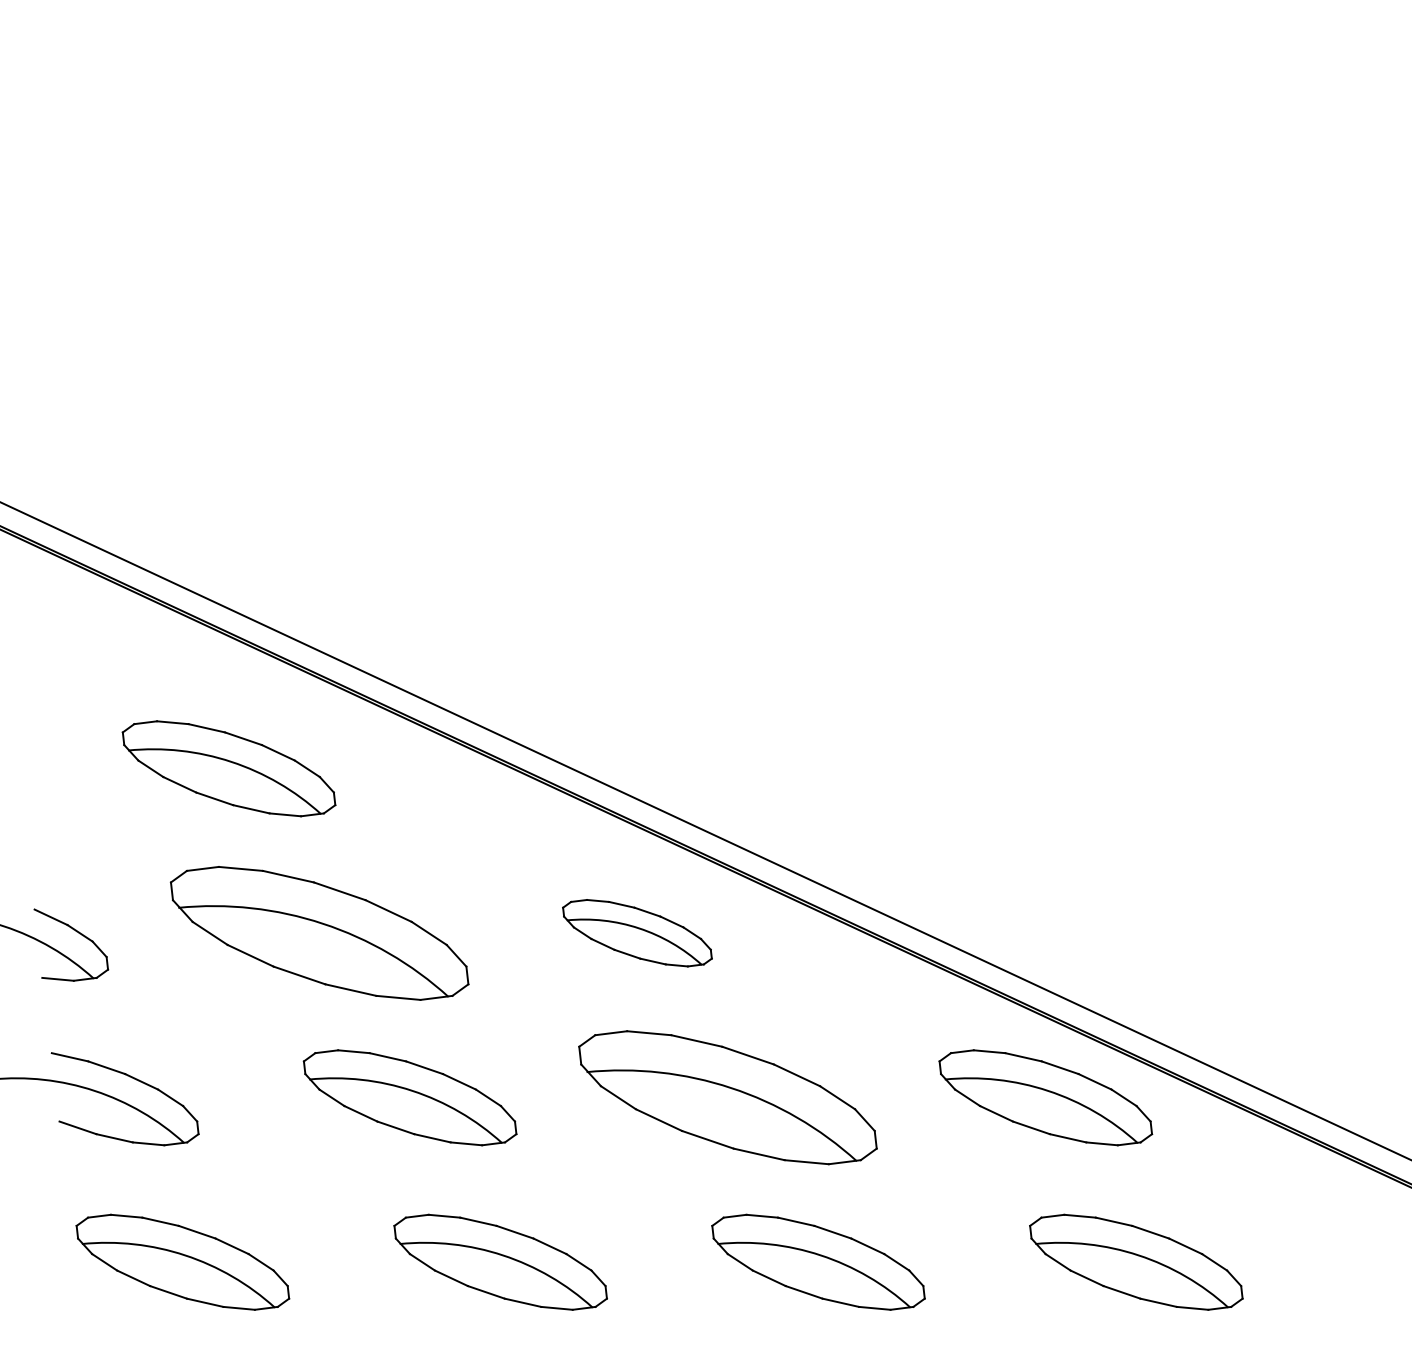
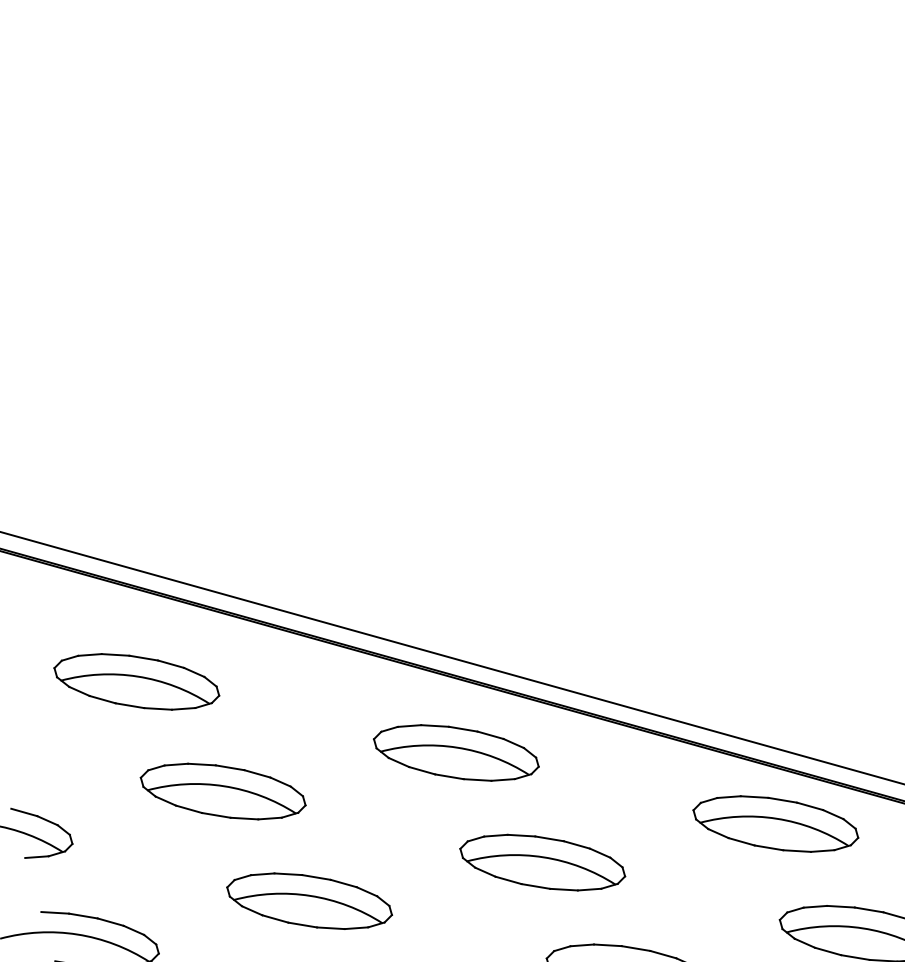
part: (319, 932) -> (223, 791), size x0.71
part: (637, 932) -> (456, 752), size x1.43
part: (727, 1097) -> (542, 862), size x0.71

